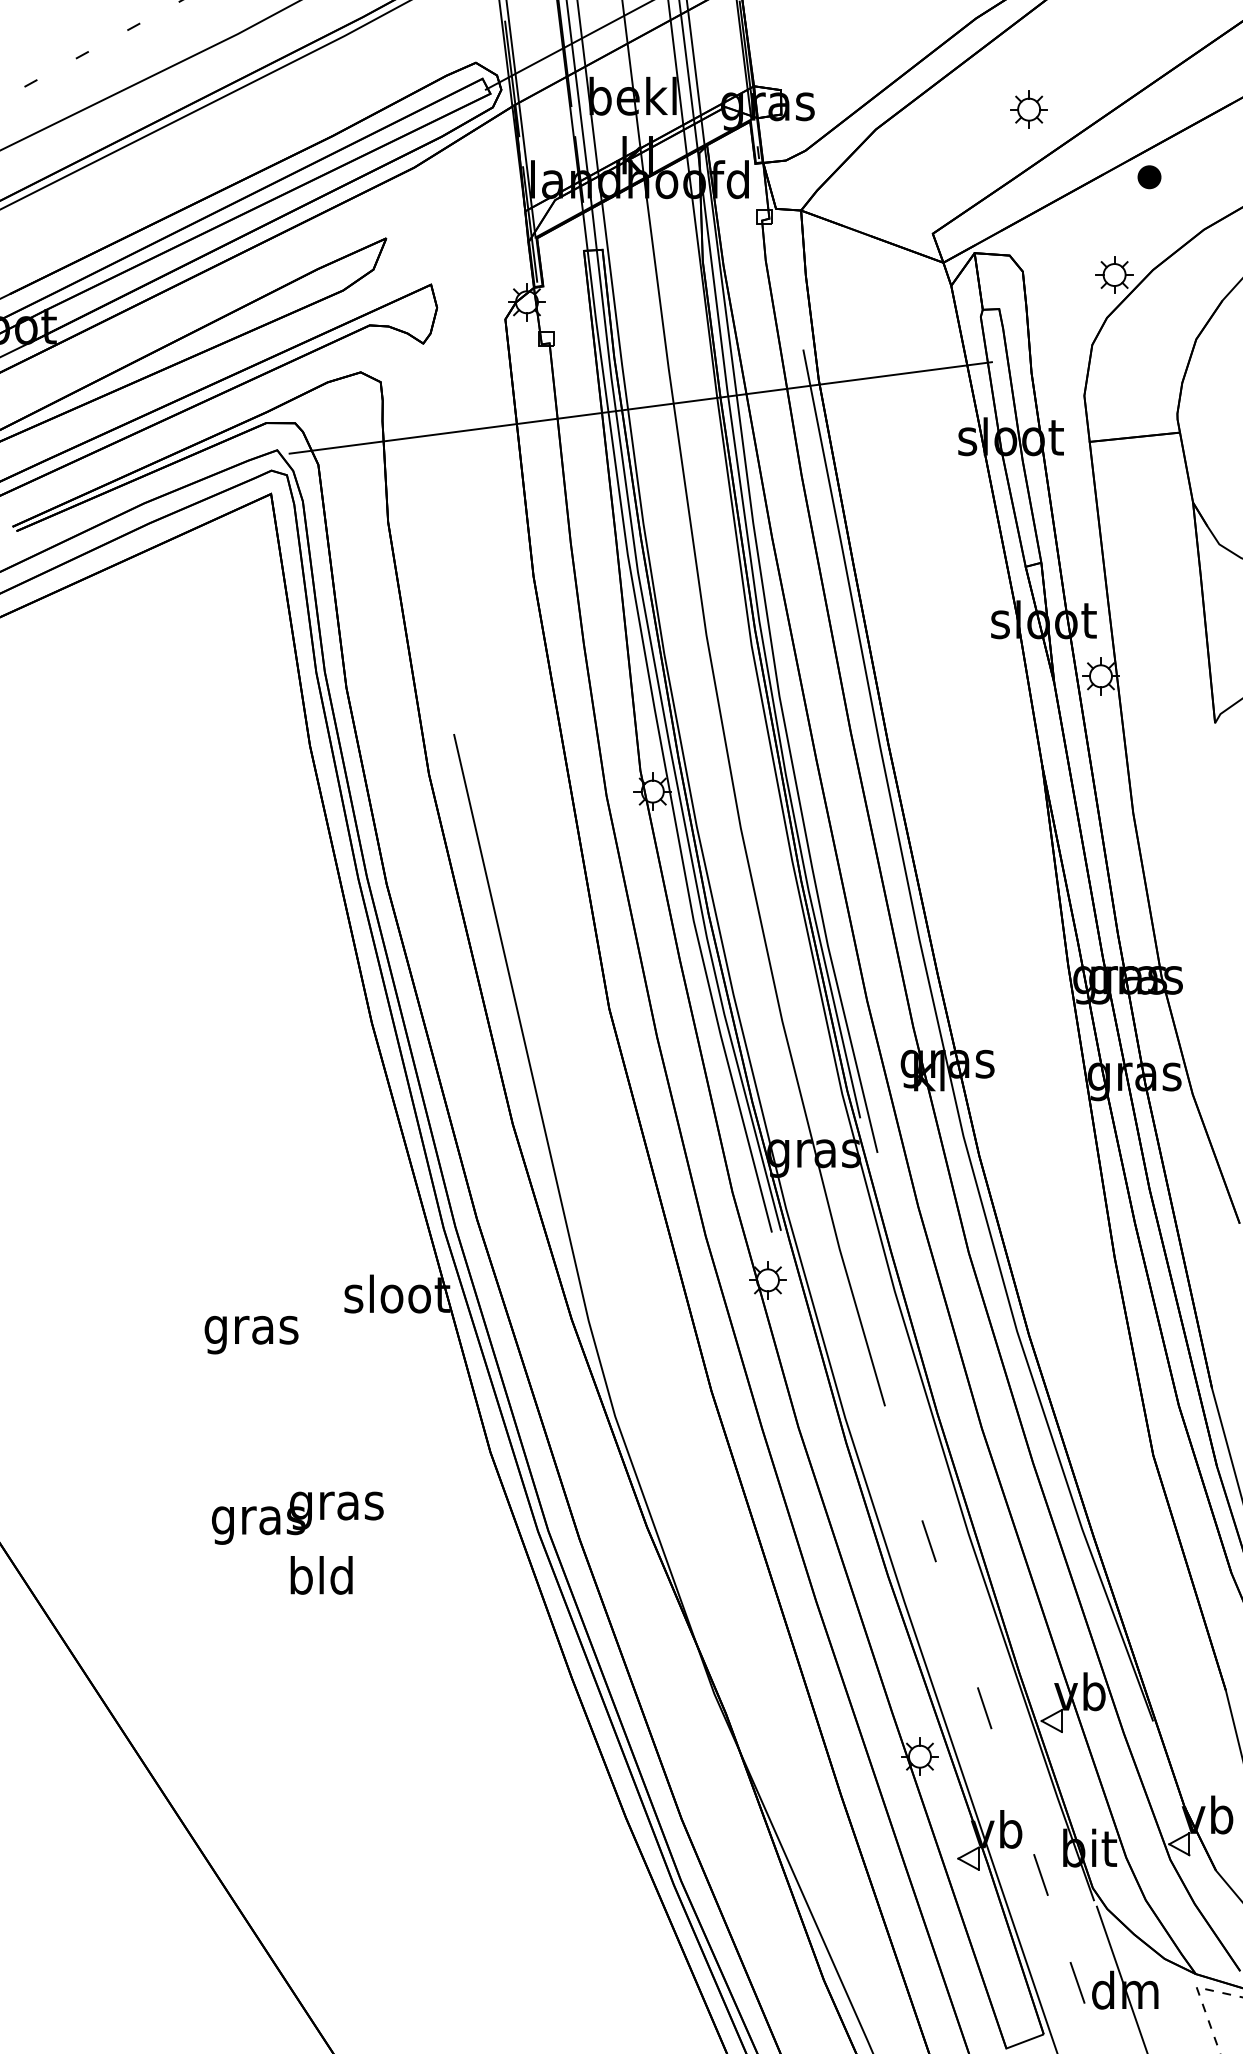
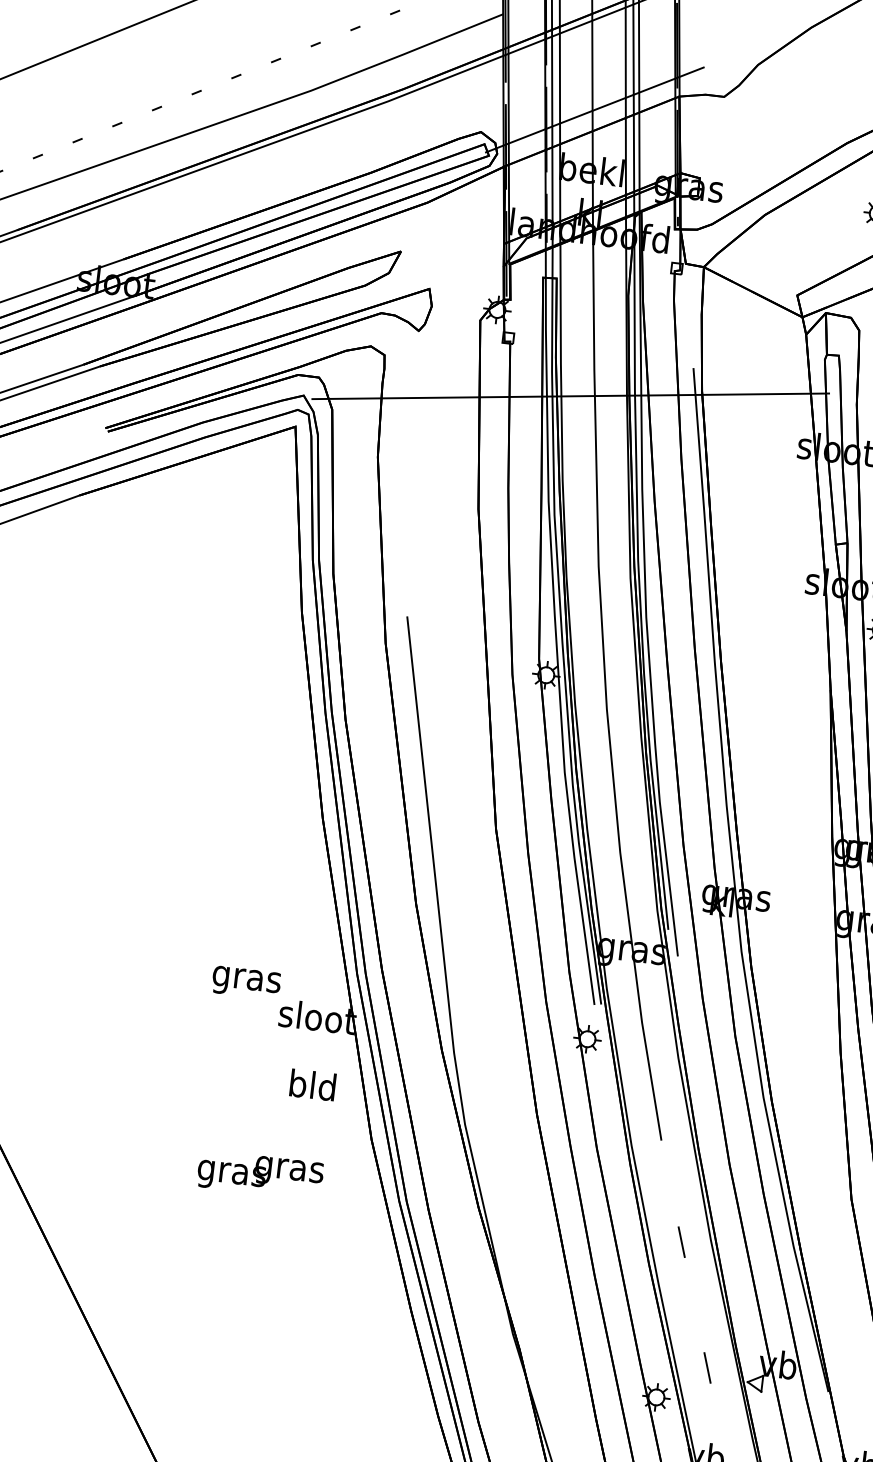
text: (251, 1334) -> (246, 982), moved
text: (297, 1517) -> (260, 1174), moved
text: (321, 1575) -> (312, 1085), moved

